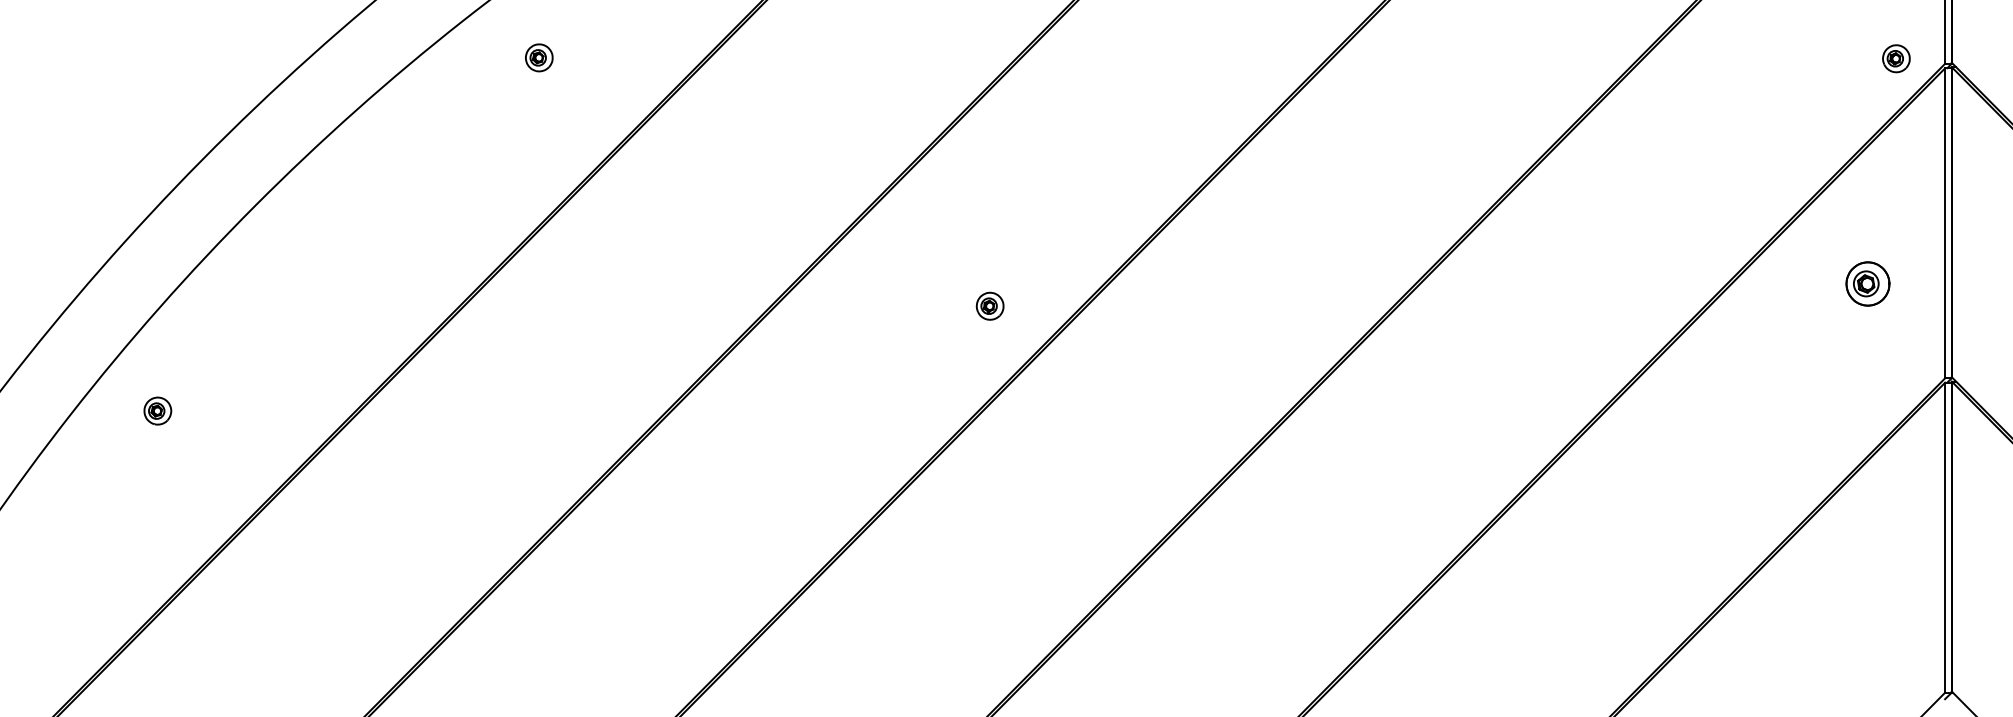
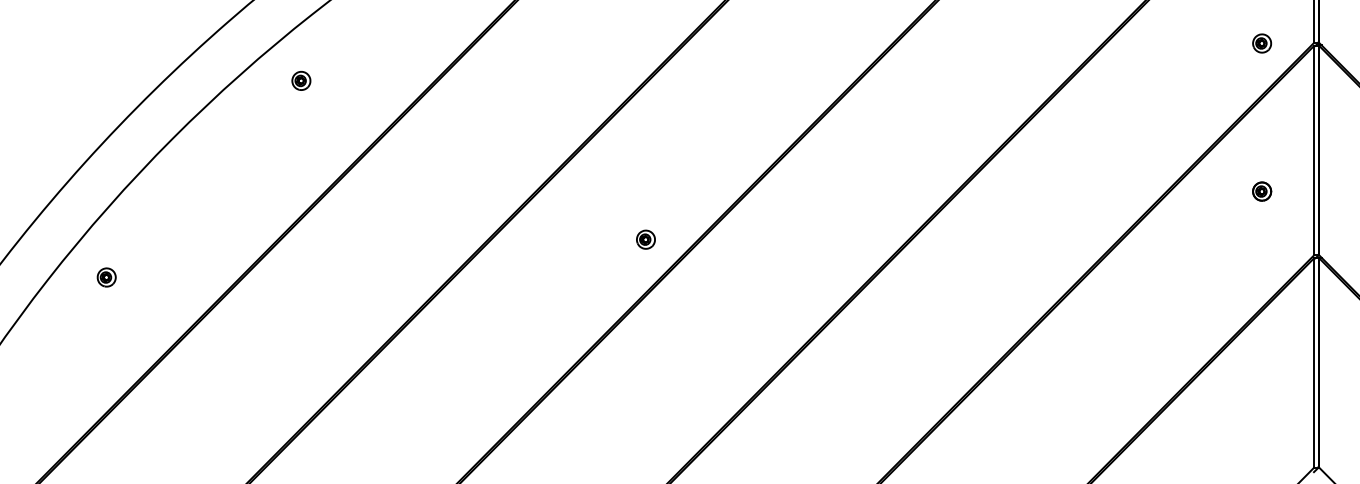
part: (539, 57) -> (301, 80), moved
part: (1896, 58) -> (1262, 43), moved
part: (1868, 283) -> (1262, 191), size x0.62
part: (989, 305) -> (645, 239), moved

